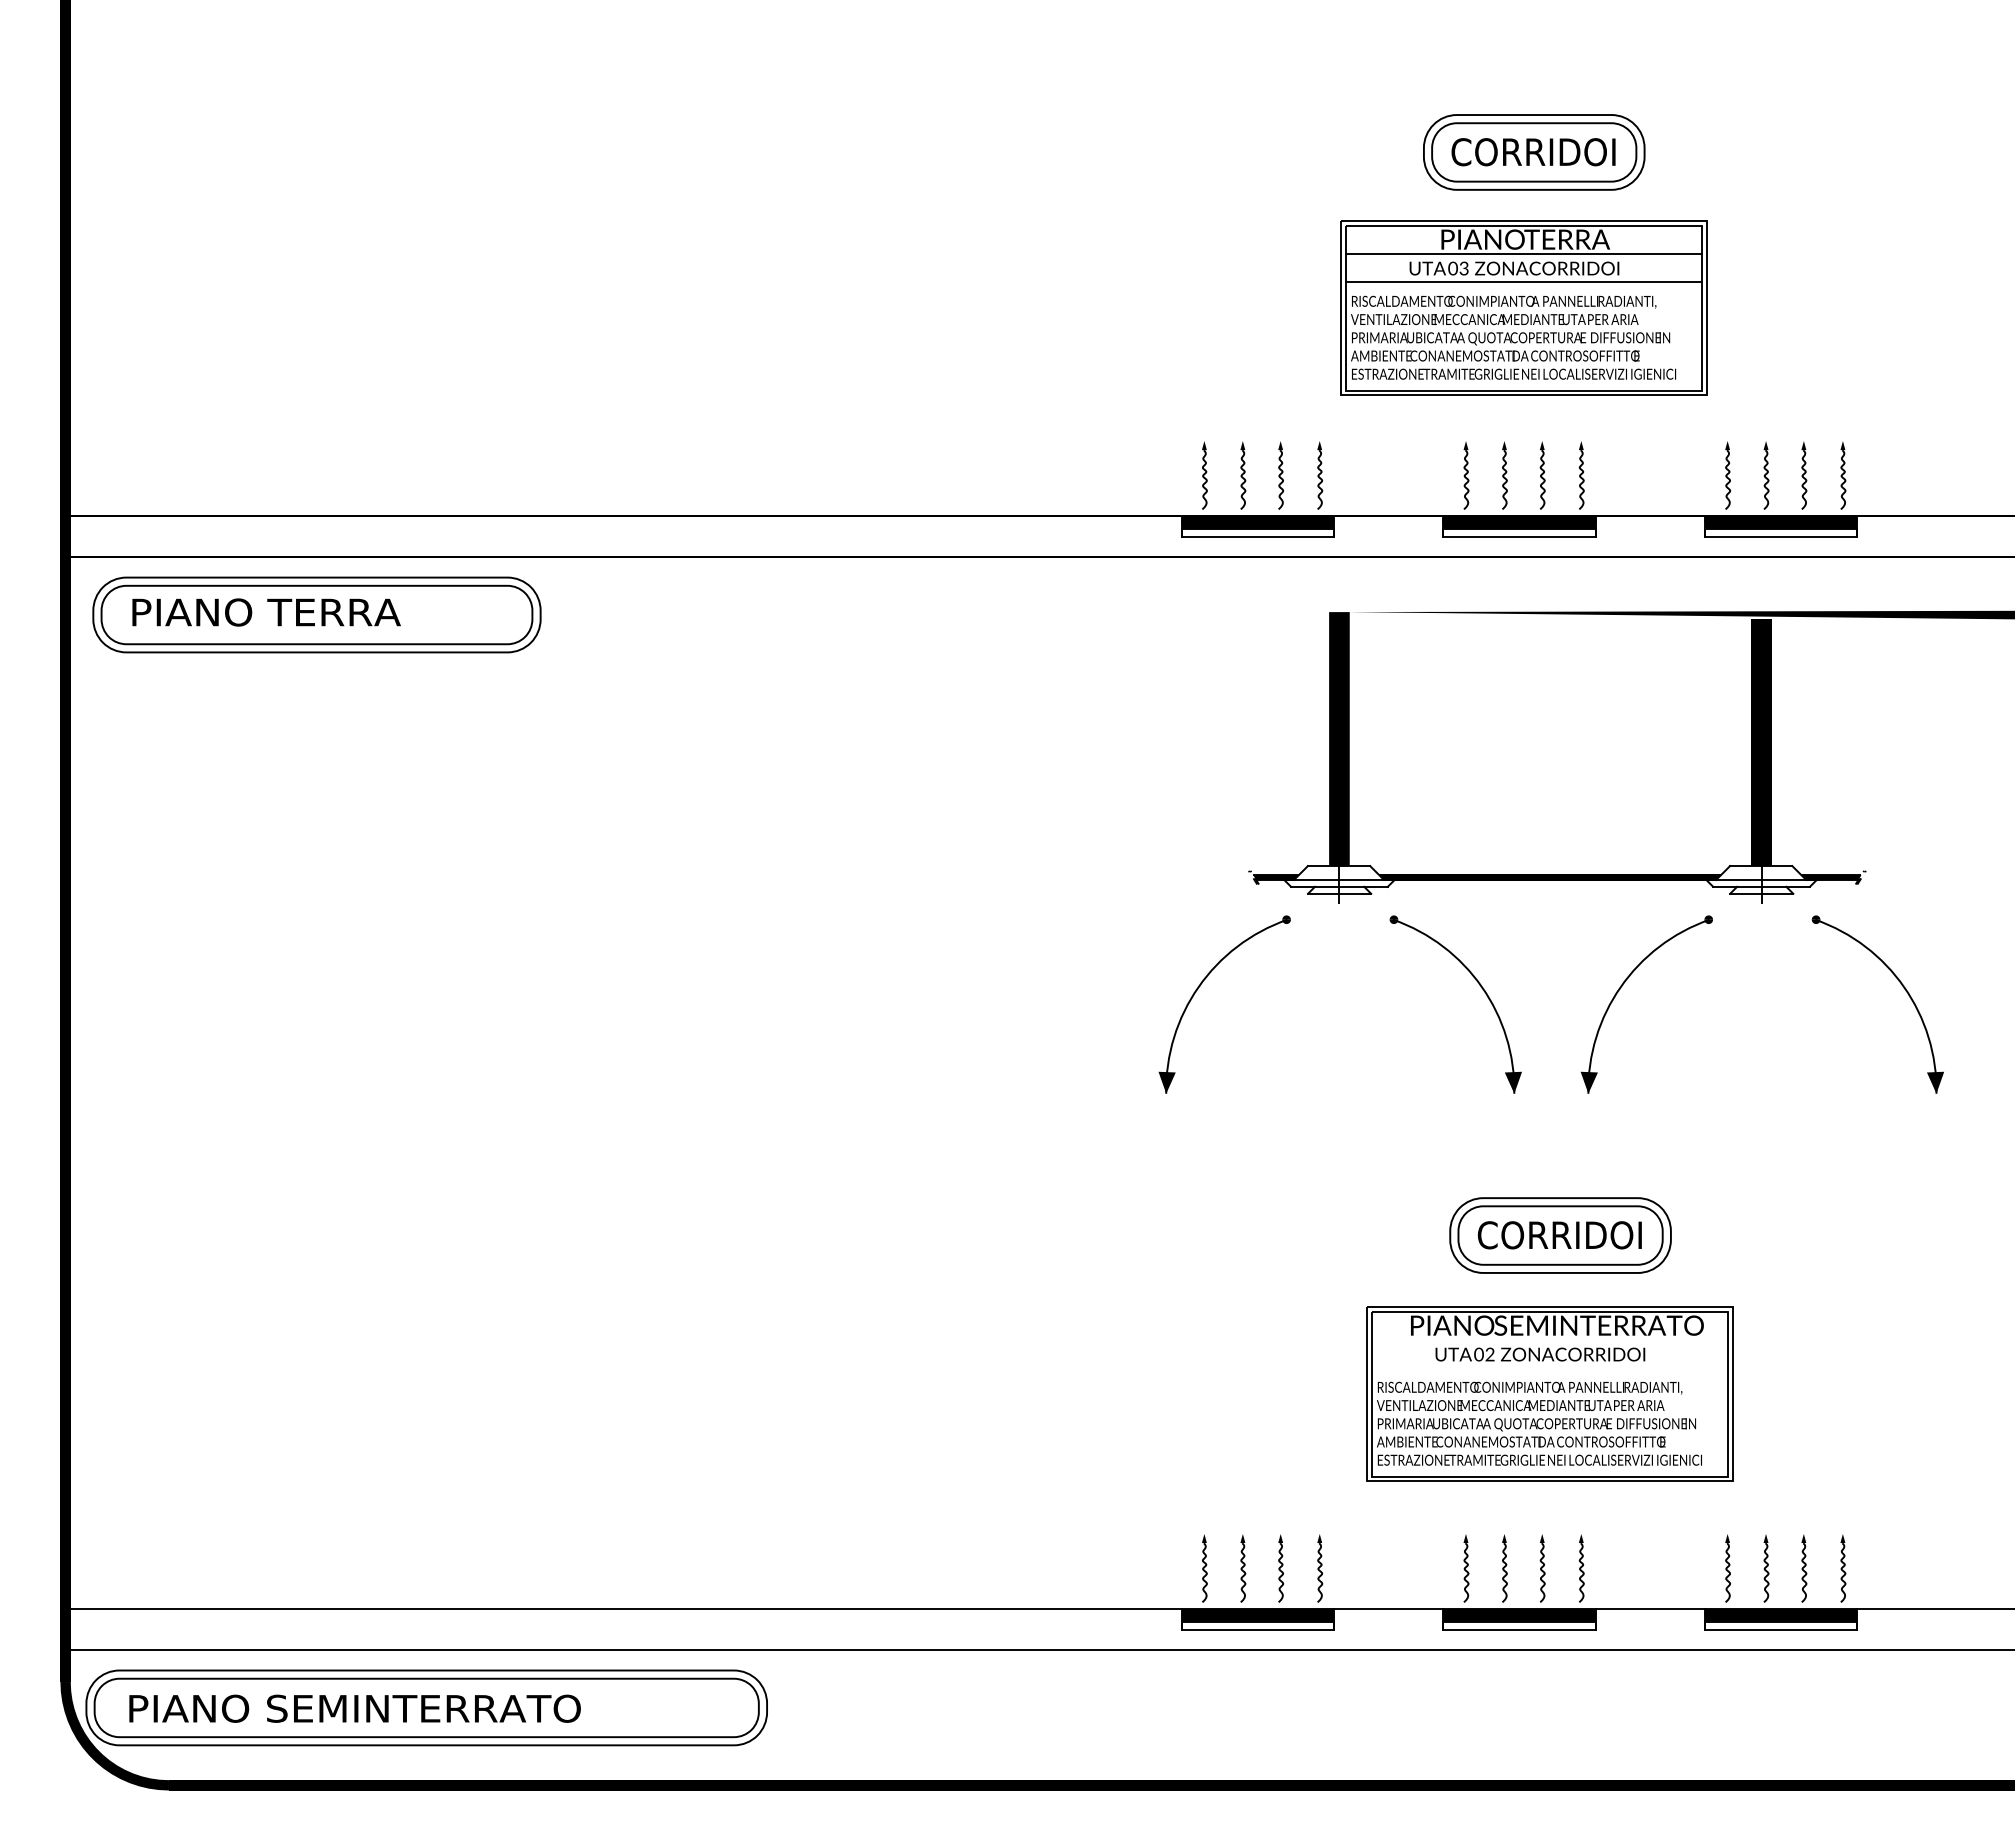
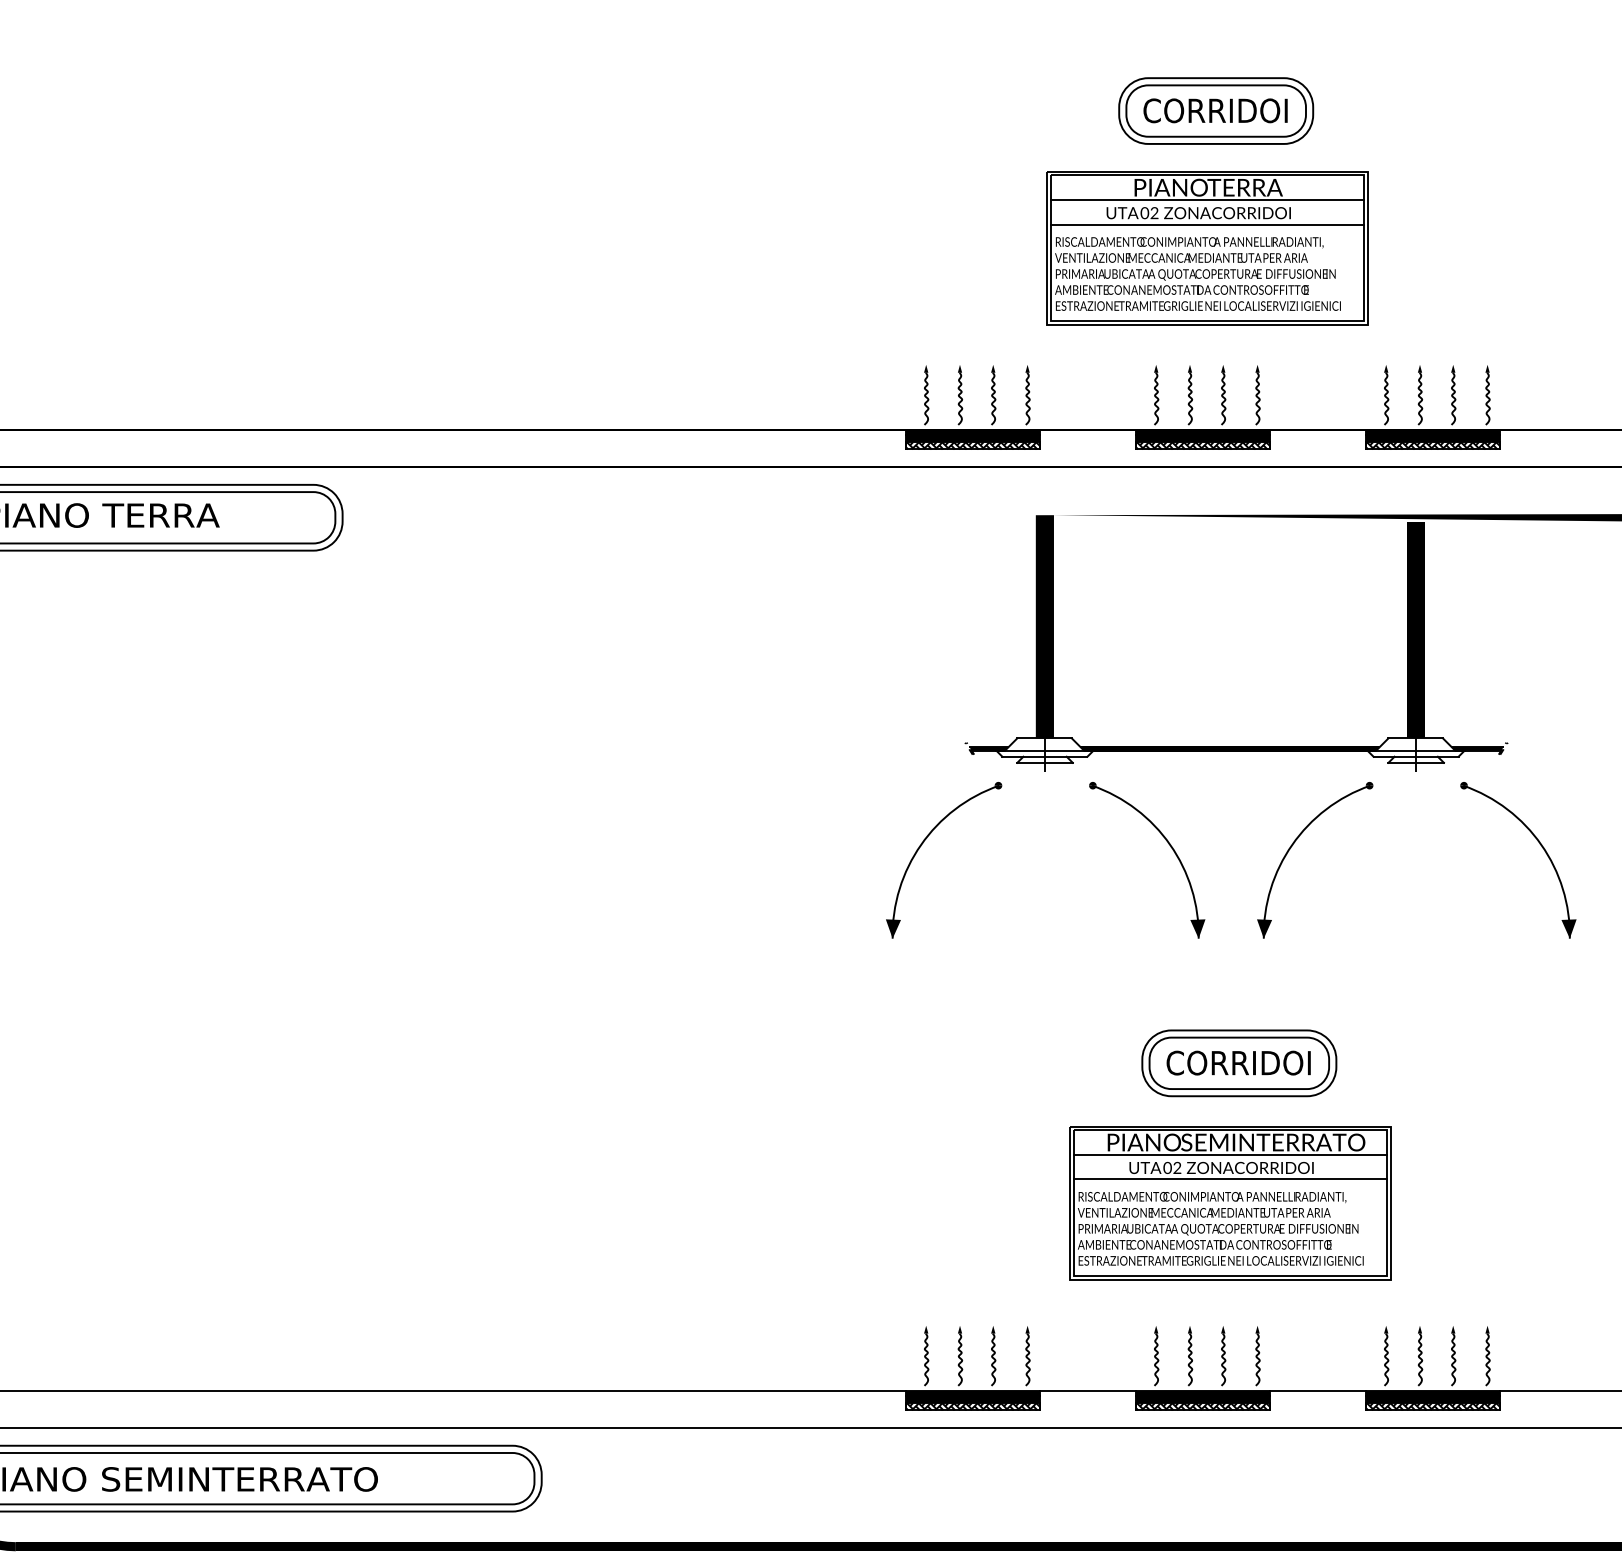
text: (1463, 270) -> (1153, 214), 03 -> 02
hatch: (1257, 533) -> (972, 446), added
hatch: (1519, 533) -> (1203, 446), added
hatch: (1780, 533) -> (1432, 446), added
line: (1549, 1339) -> (1229, 1154), added
line: (1549, 1367) -> (1229, 1179), added
hatch: (1257, 1626) -> (972, 1407), added
hatch: (1519, 1626) -> (1203, 1407), added
hatch: (1780, 1626) -> (1432, 1407), added

